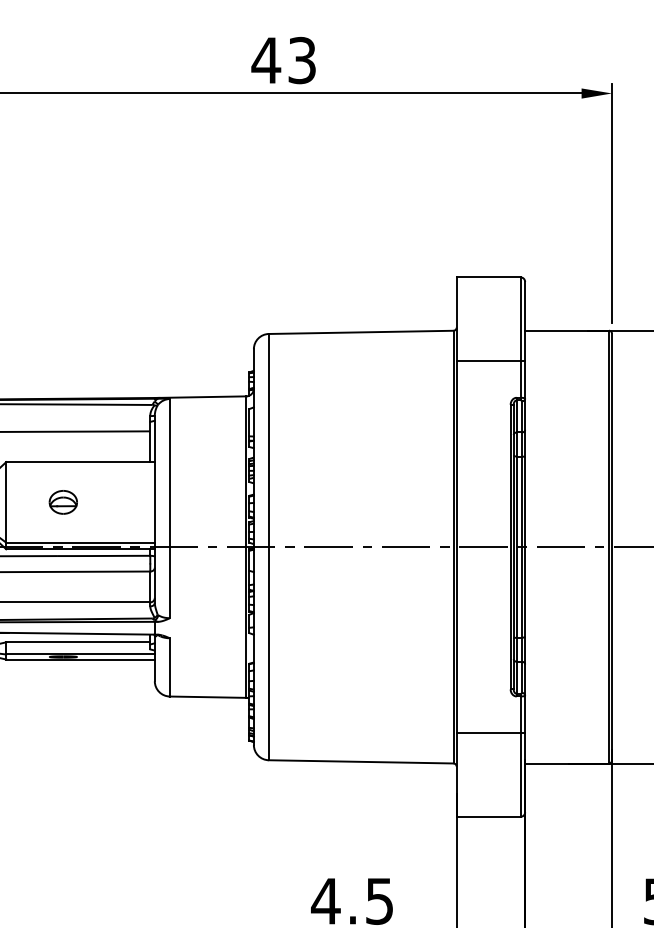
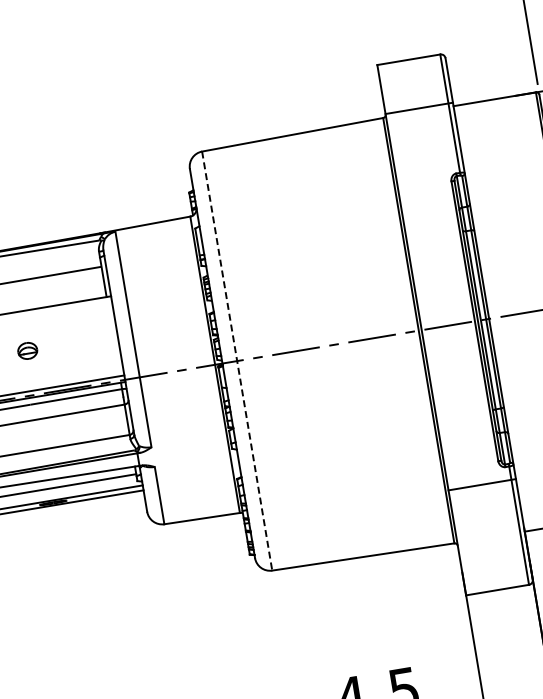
line: (490, 361) -> (418, 108), moved
part: (62, 502) -> (27, 351), size x0.7
line: (268, 547) -> (236, 361), solid -> dashed
line: (490, 733) -> (481, 485), moved

